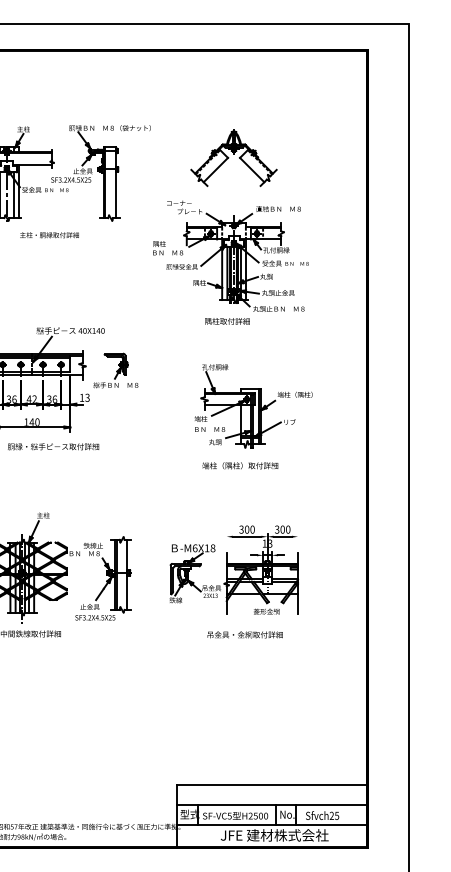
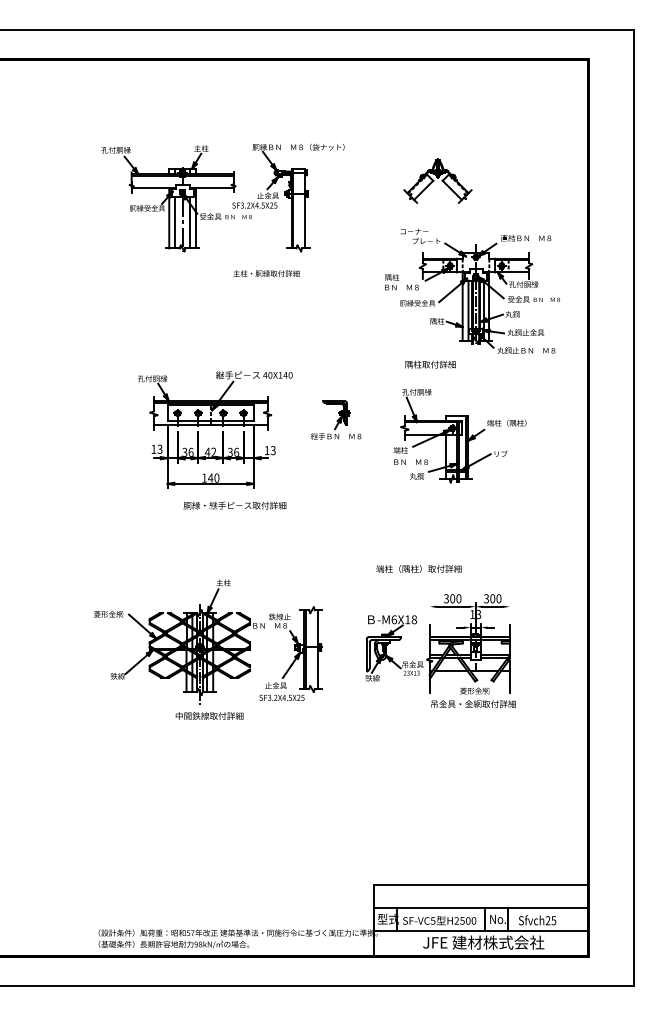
part: (233, 157) -> (437, 180), size x0.7
text: (49, 235) -> (266, 273), moved
part: (230, 255) -> (472, 290), moved
part: (116, 370) -> (336, 419), moved
part: (253, 406) -> (459, 436), moved
text: (239, 465) -> (418, 568), moved
text: (245, 634) -> (473, 703), moved

